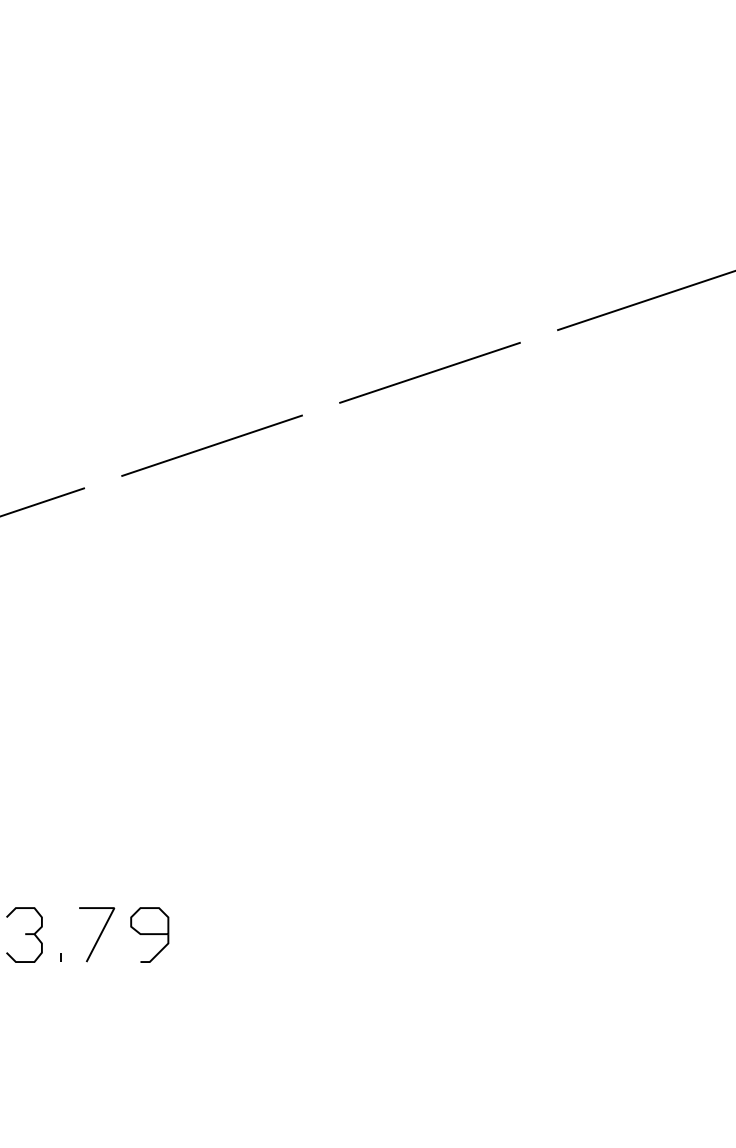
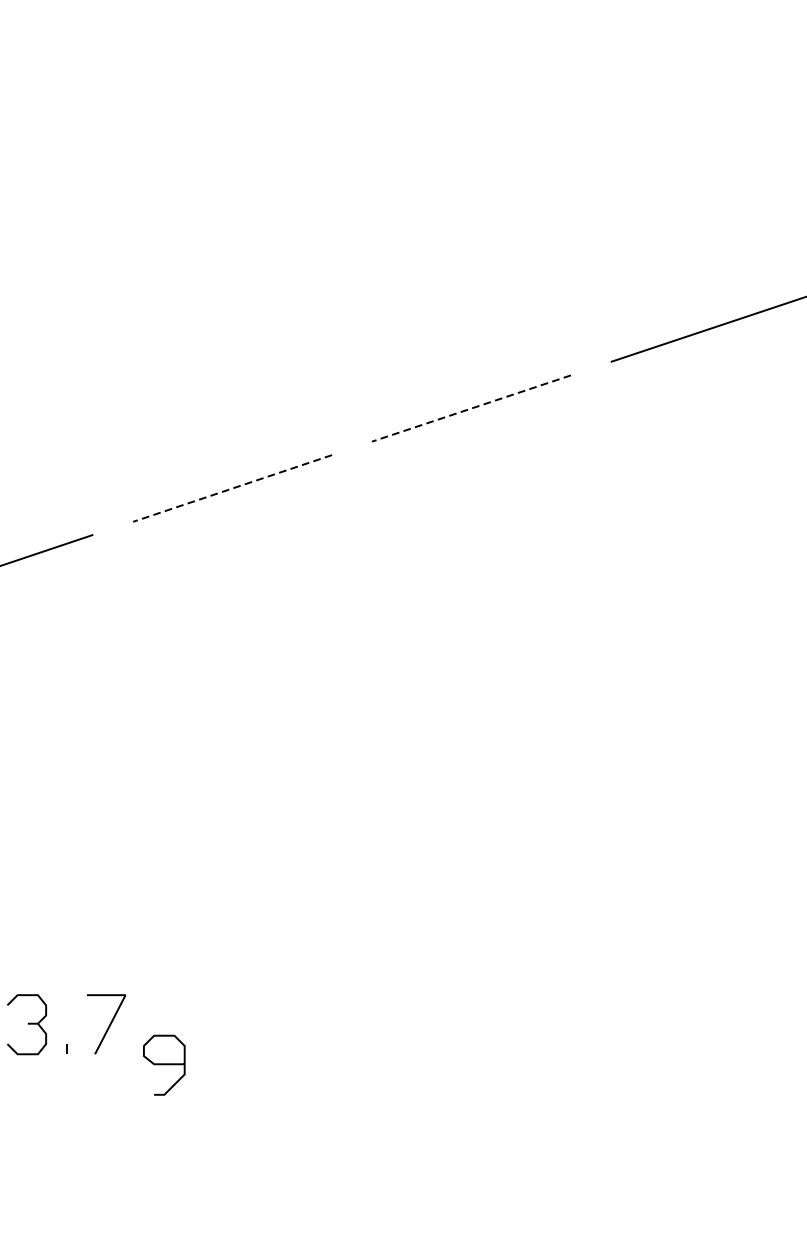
line: (430, 372) -> (472, 408), solid -> dashed
line: (212, 445) -> (233, 488), solid -> dashed
part: (149, 934) -> (164, 1064), moved

